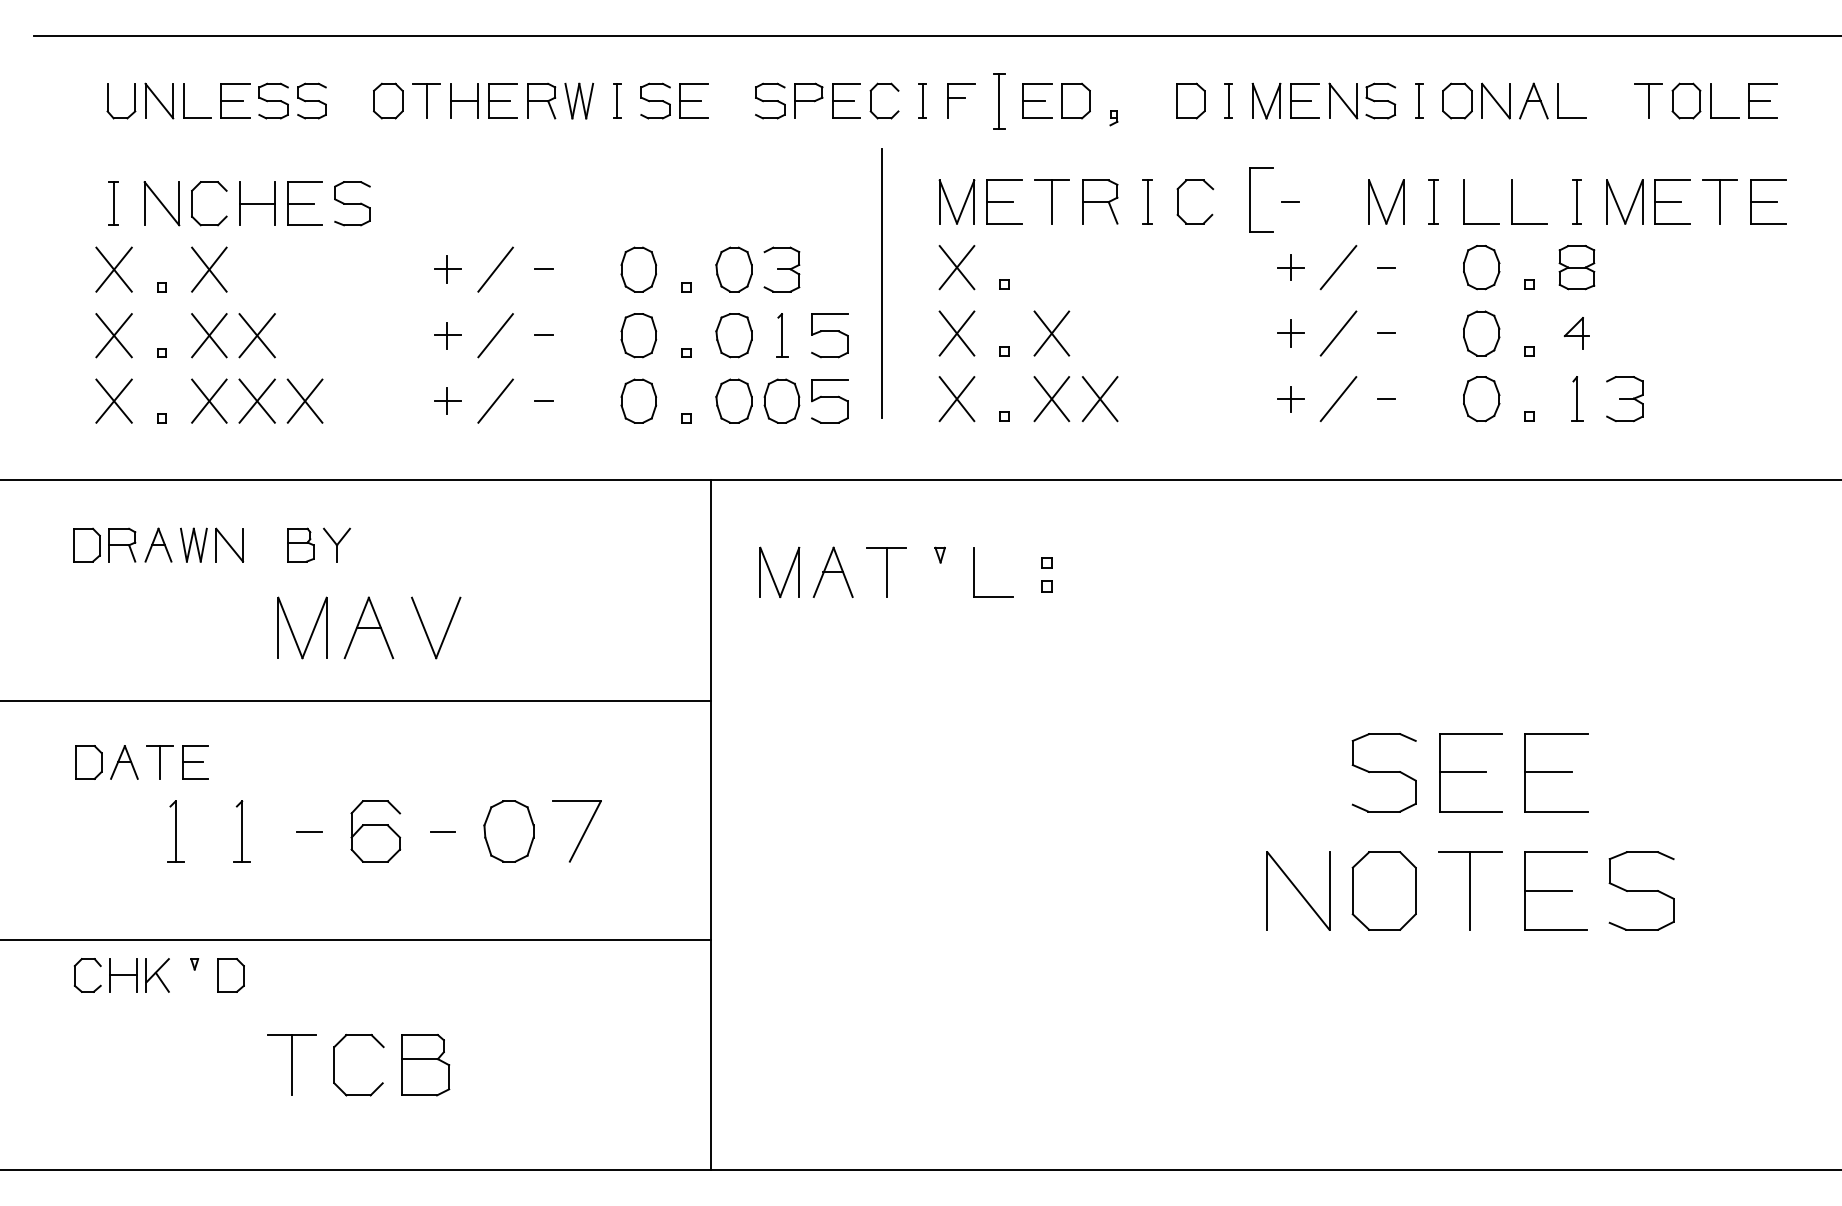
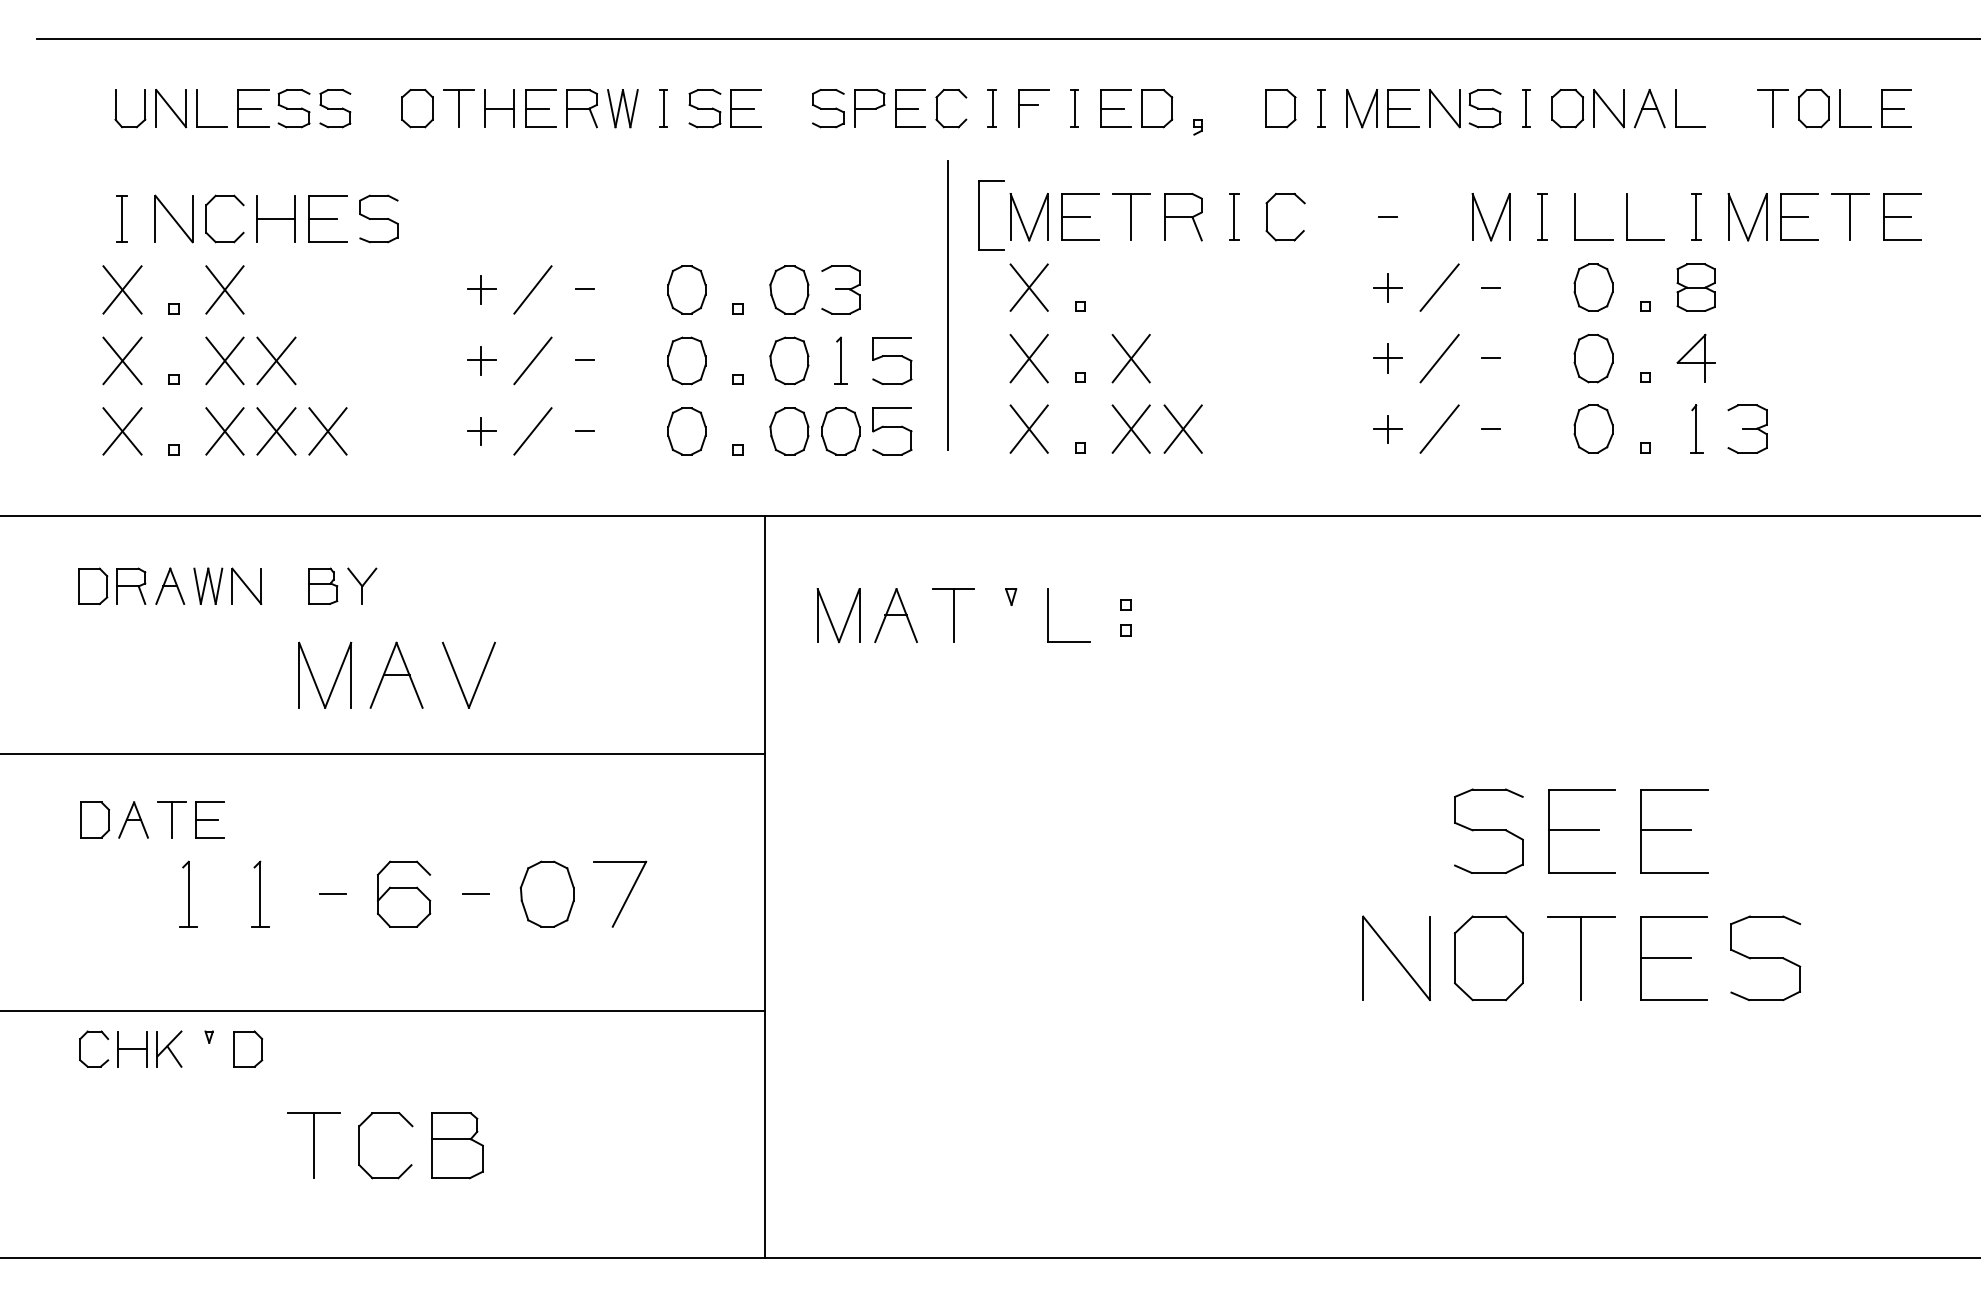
part: (999, 101) -> (1074, 108), size x0.62
part: (1250, 200) -> (979, 215), moved
part: (1576, 332) -> (1695, 357), size x1.43

